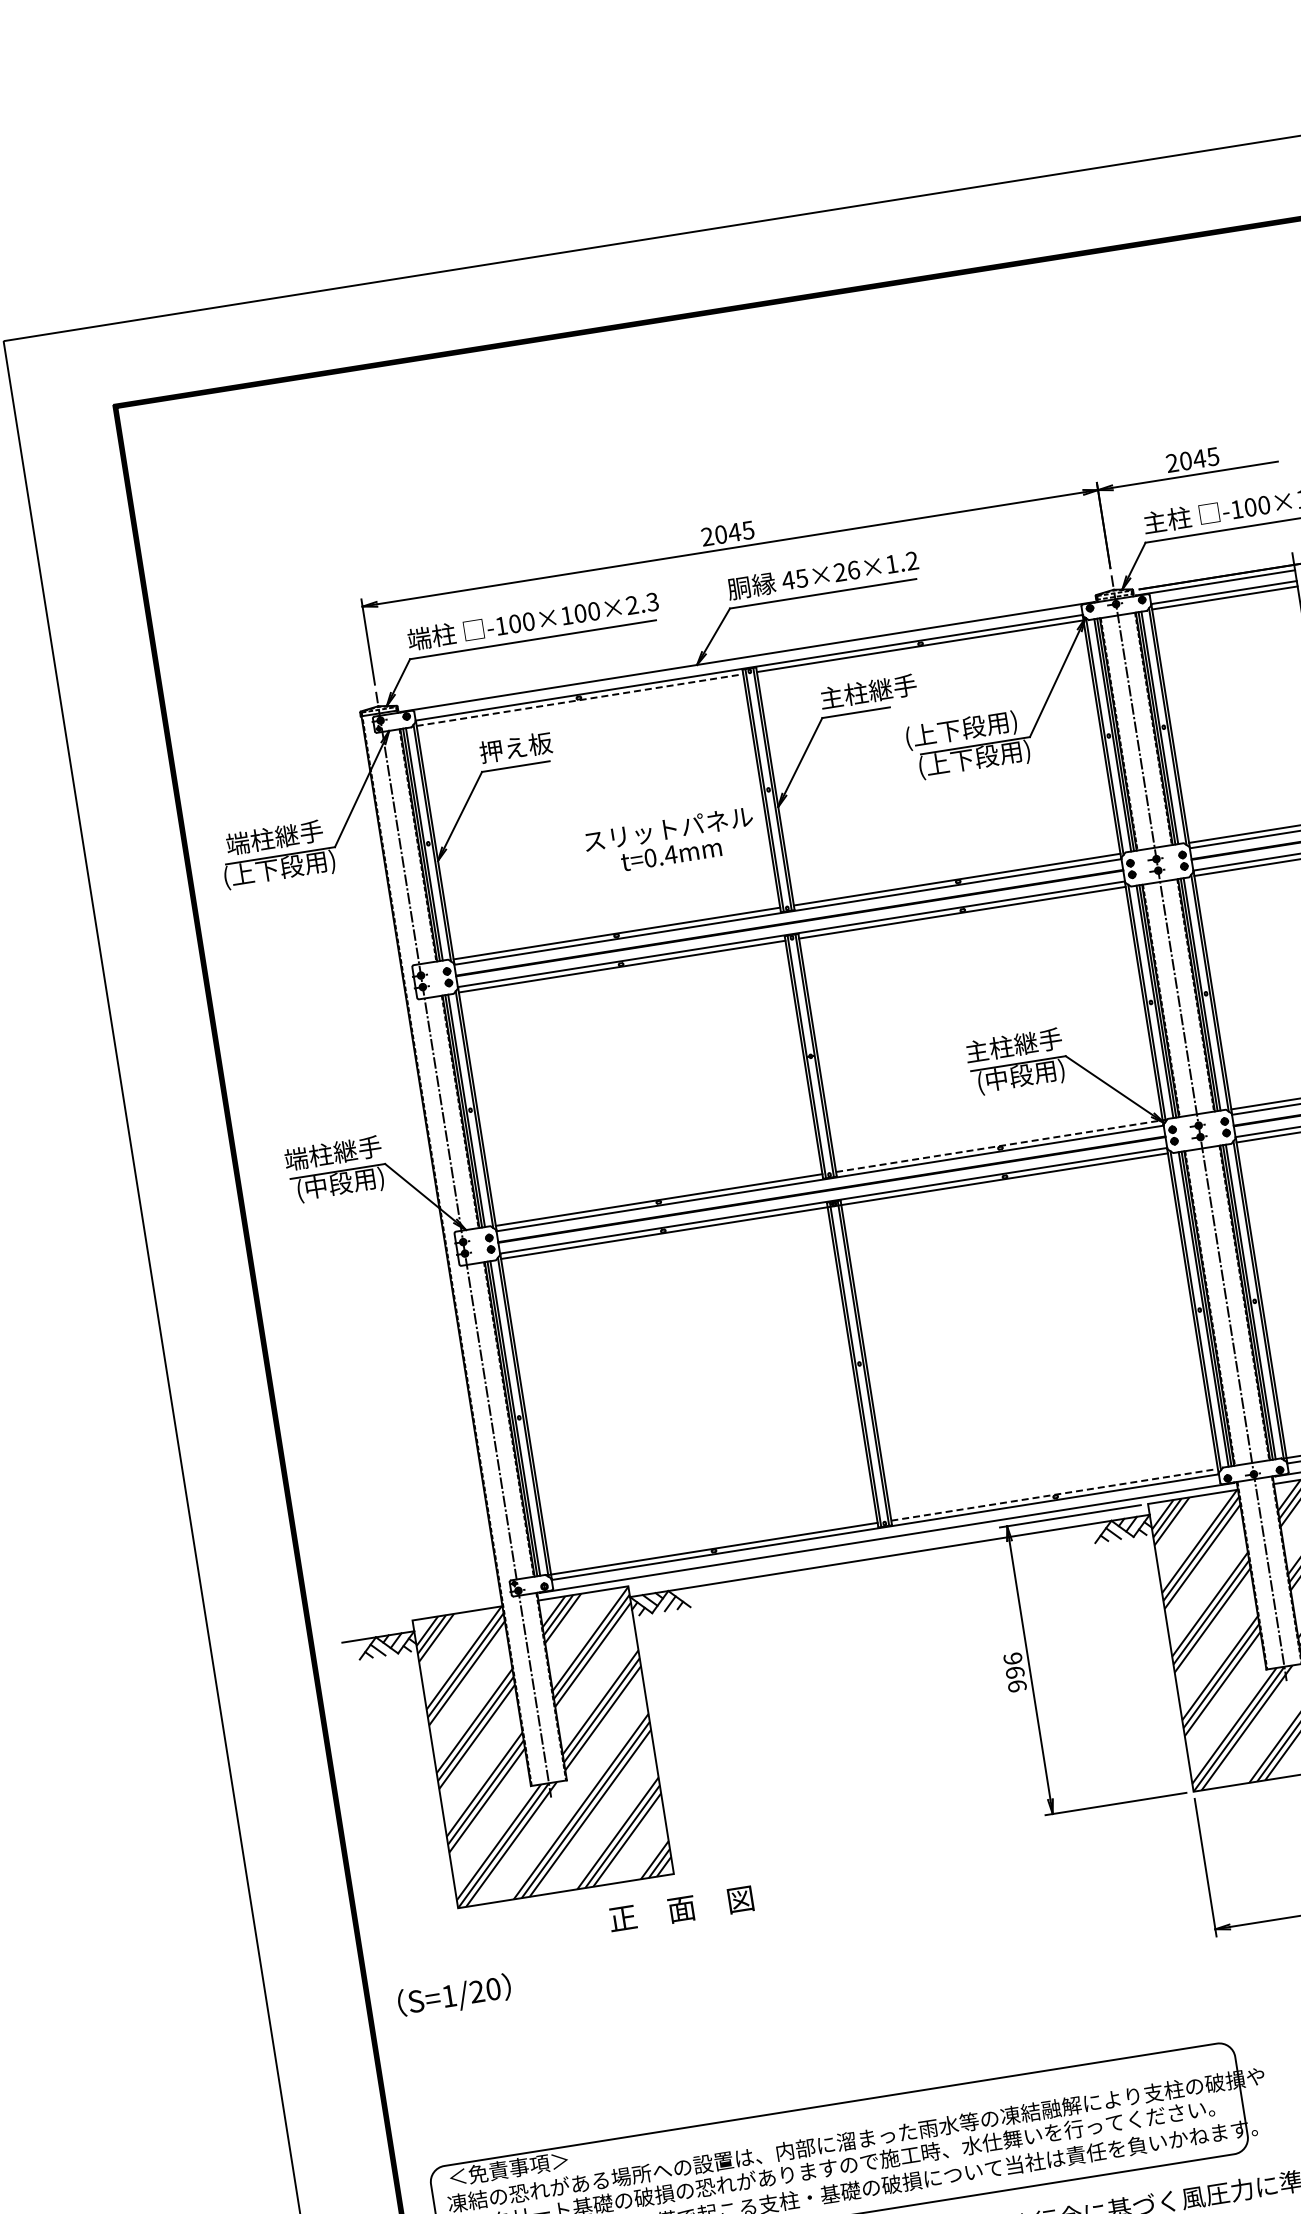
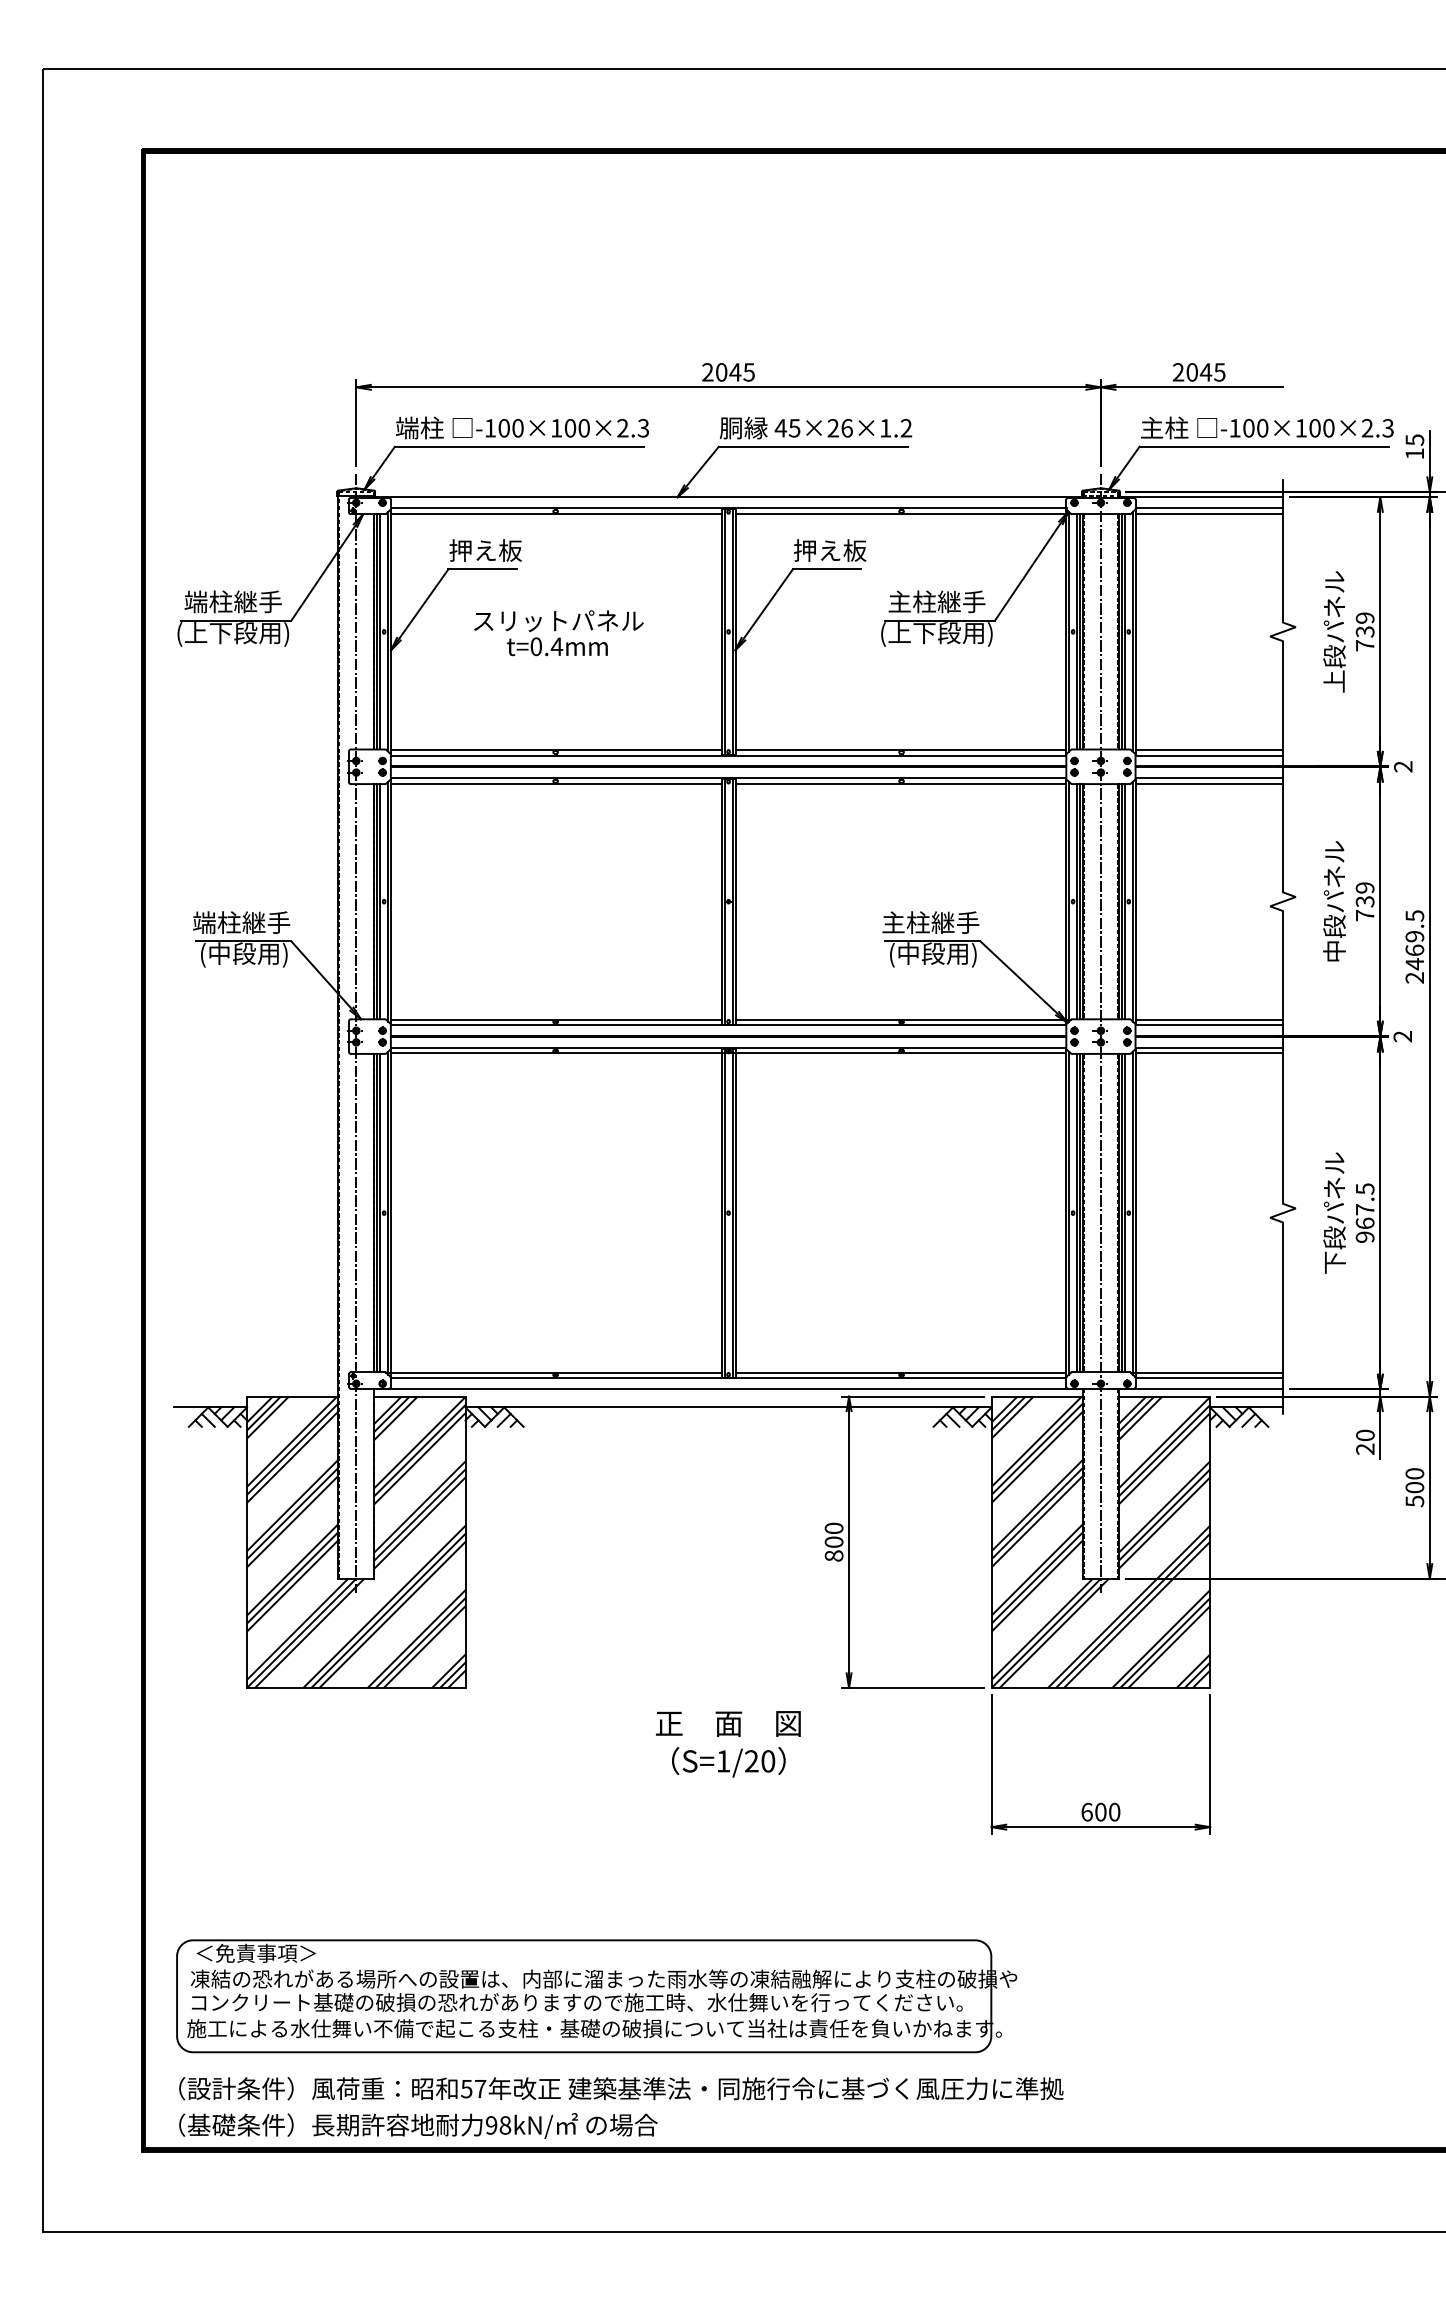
text: (868, 691) -> (842, 550), 主柱継手 -> 押え板
line: (580, 699) -> (556, 513), dashed -> solid
text: (961, 729) -> (928, 602), (上下段用) -> 主柱継手
text: (670, 841) -> (558, 633), moved
line: (1001, 1145) -> (903, 1019), dashed -> solid
line: (1055, 1494) -> (901, 1372), dashed -> solid
text: (1014, 1671) -> (833, 1541), 996 -> 800
text: (681, 1908) -> (728, 1723), moved
text: (454, 1996) -> (728, 1762), moved

